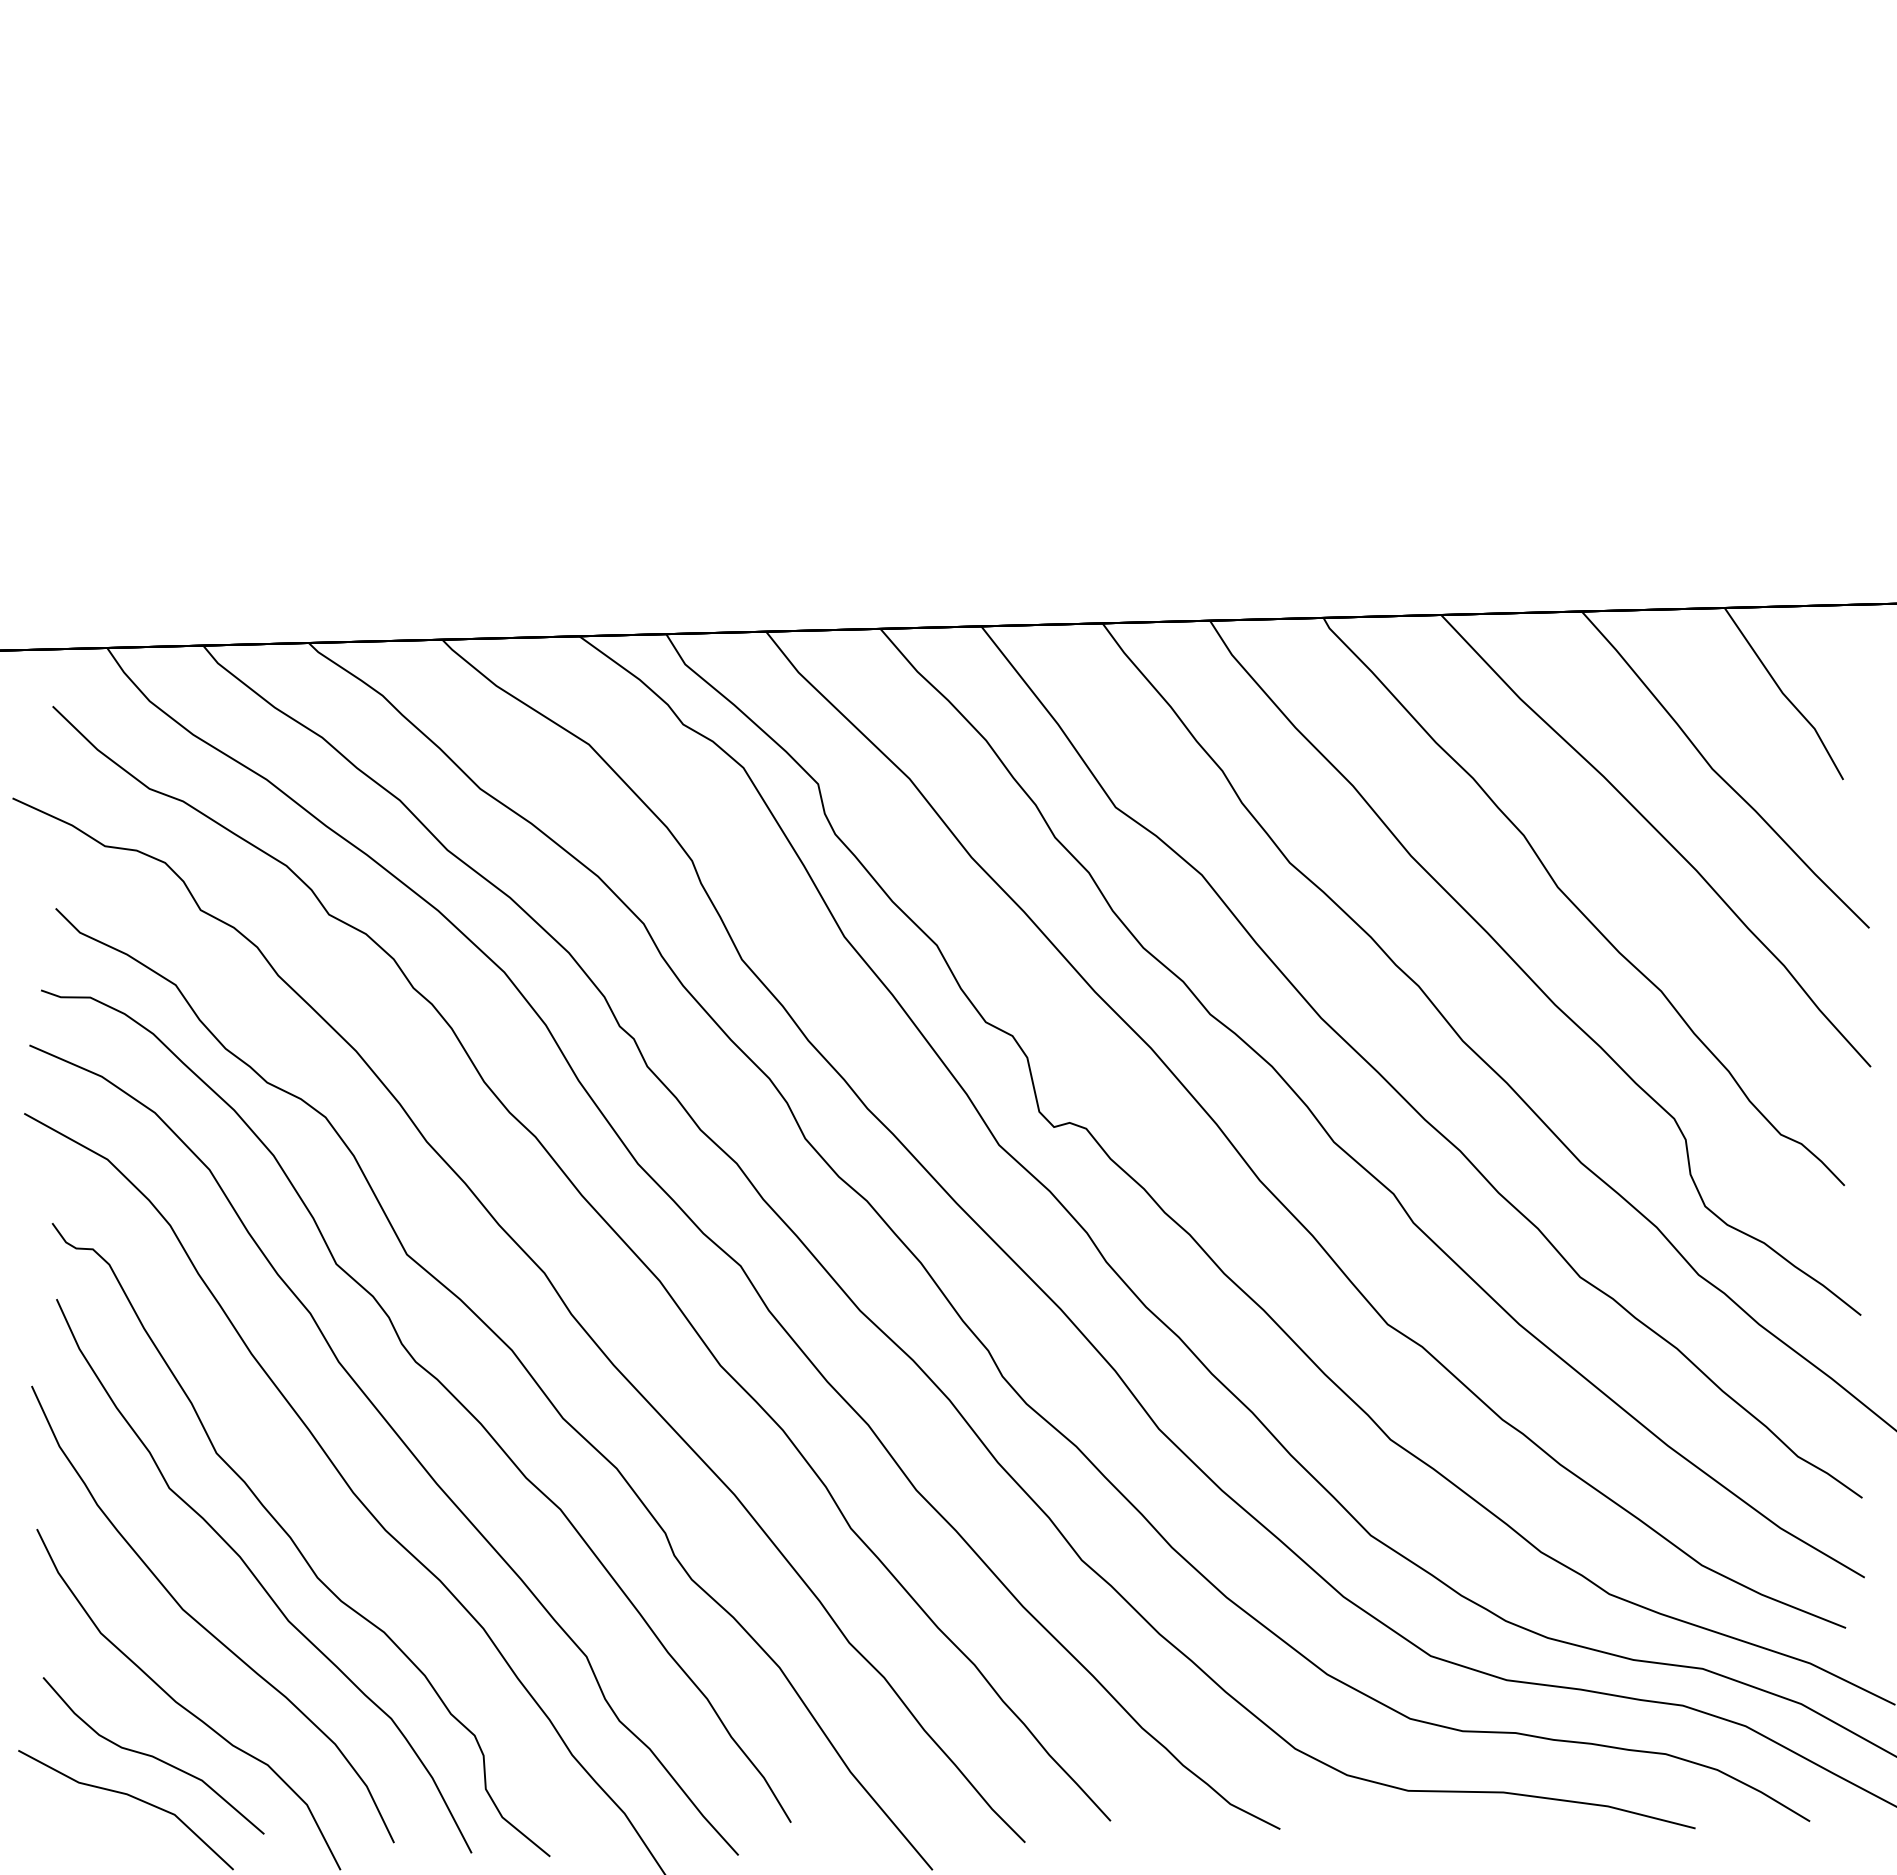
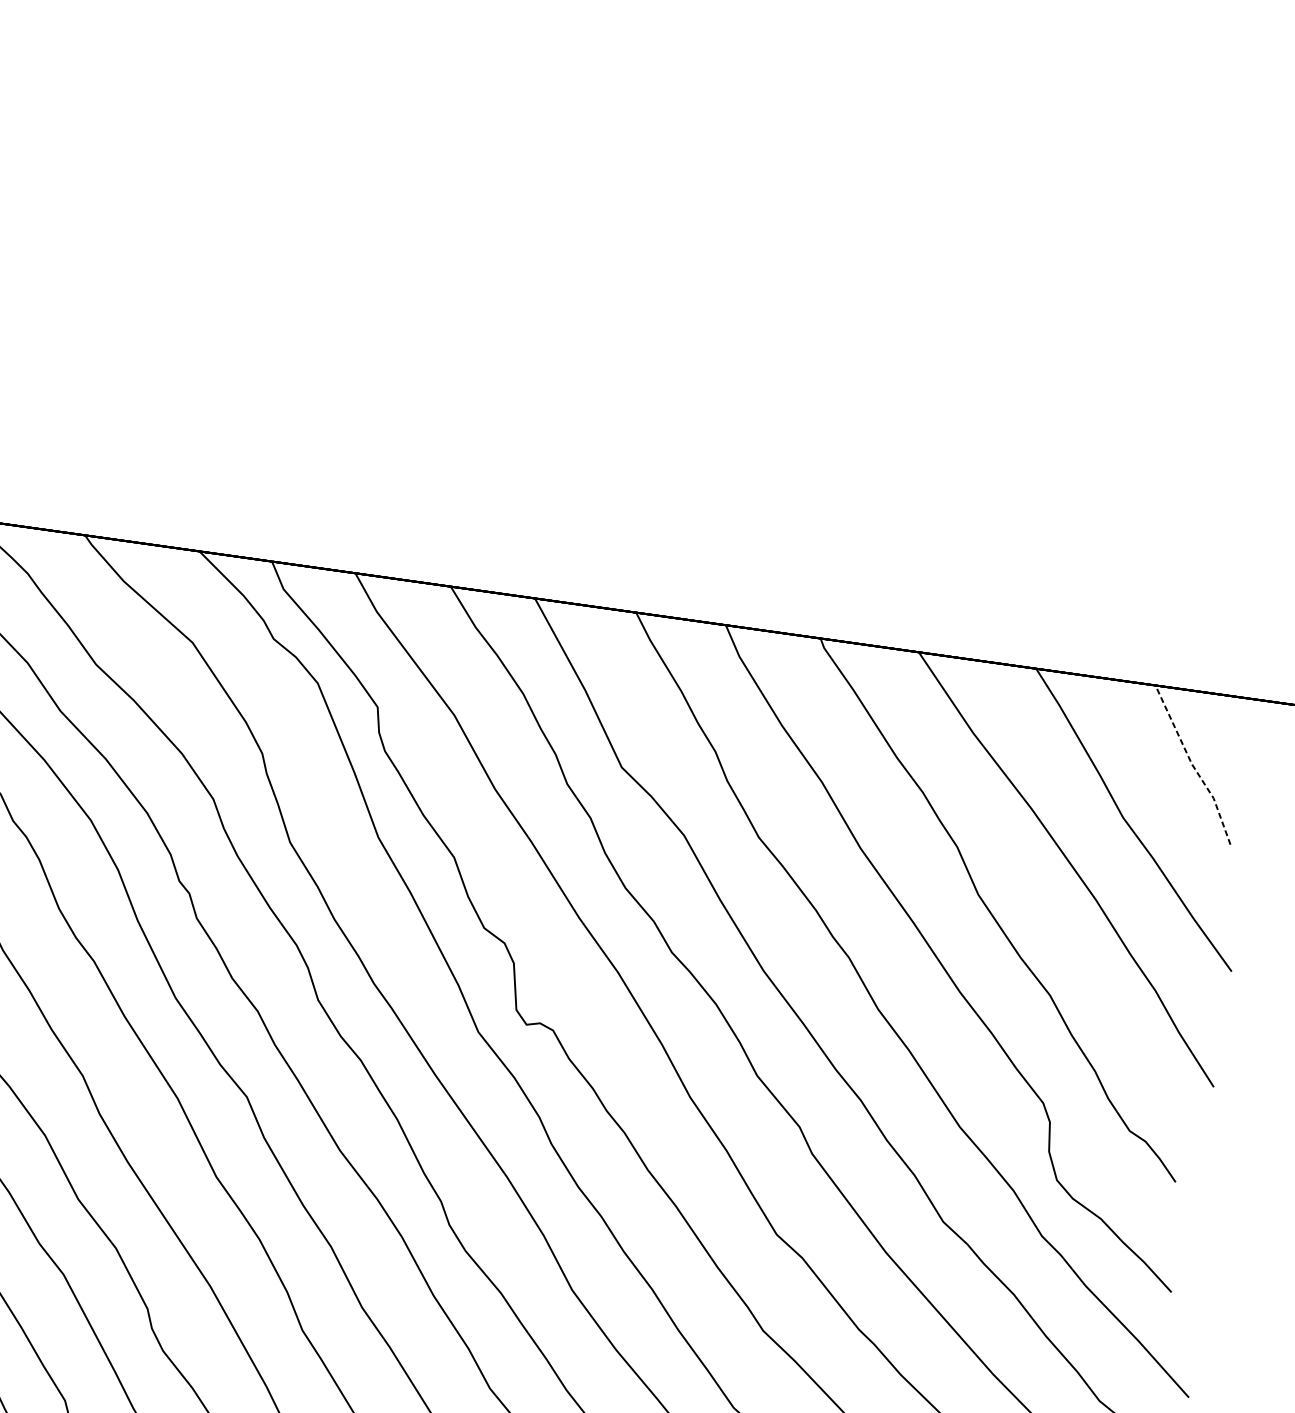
line: (1783, 694) -> (1192, 765), solid -> dashed

